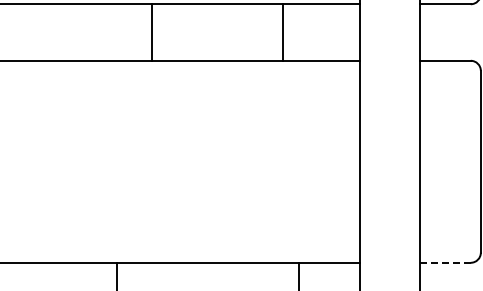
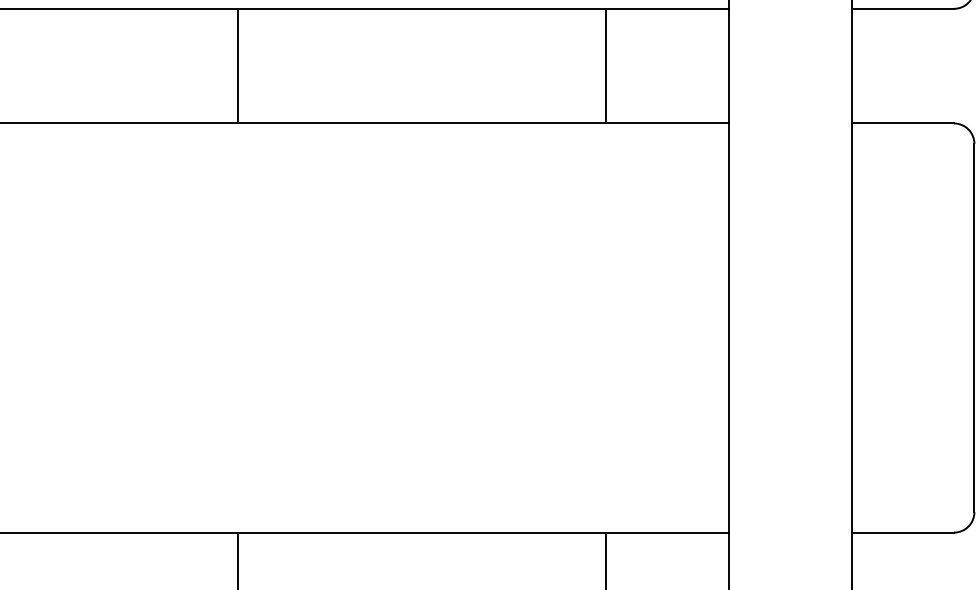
line: (152, 32) -> (238, 66), moved
line: (283, 32) -> (607, 66), moved
line: (446, 262) -> (904, 532), dashed -> solid

